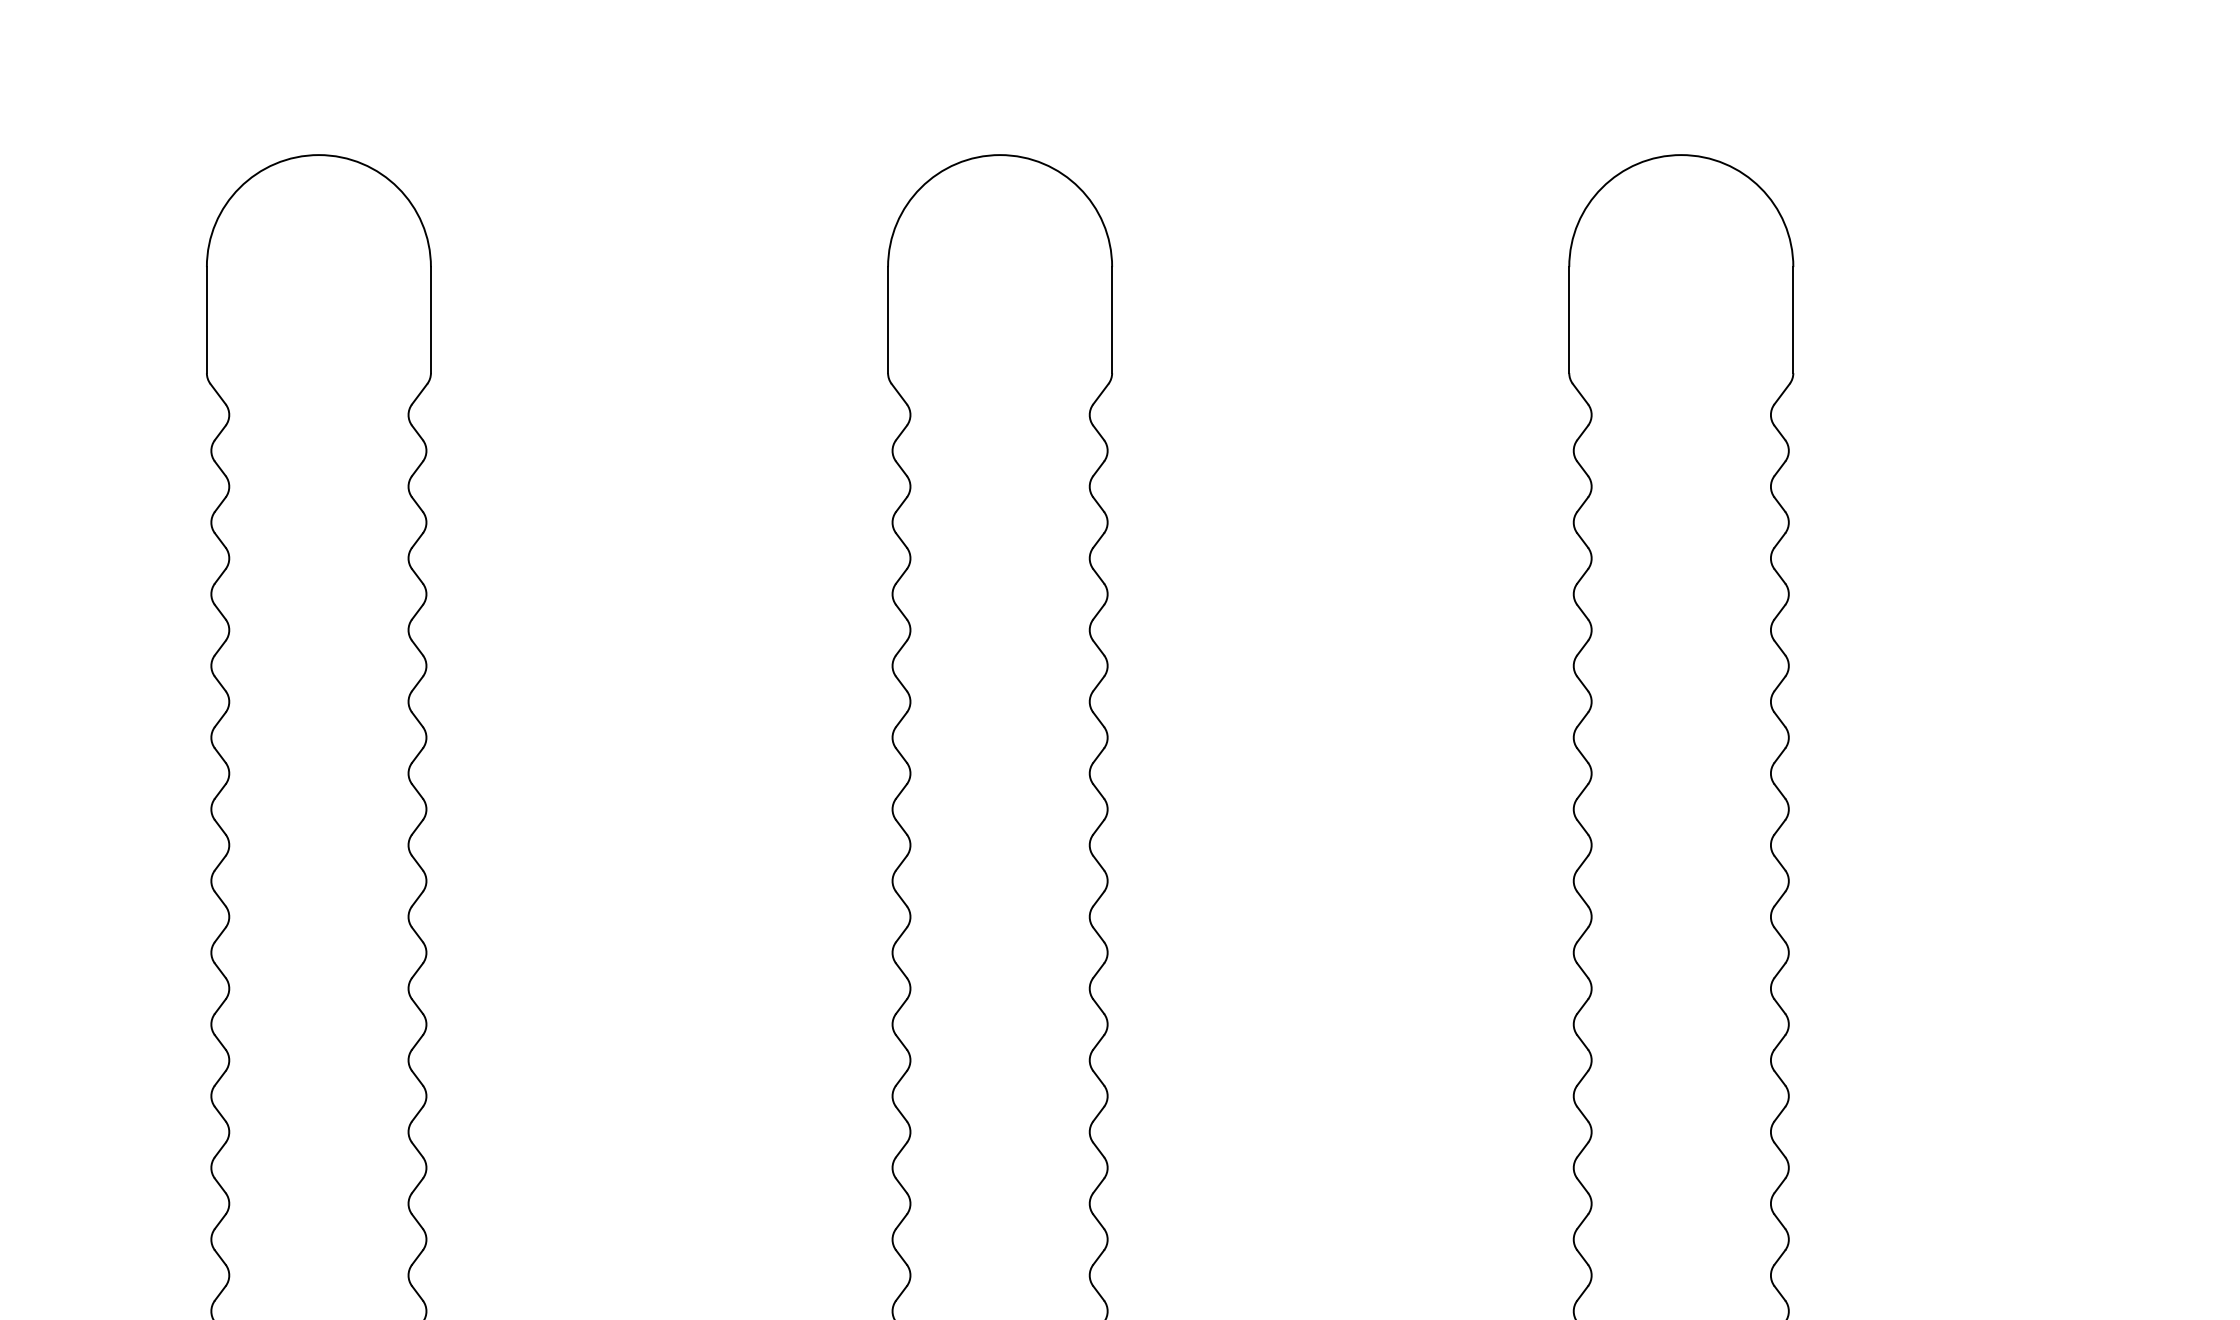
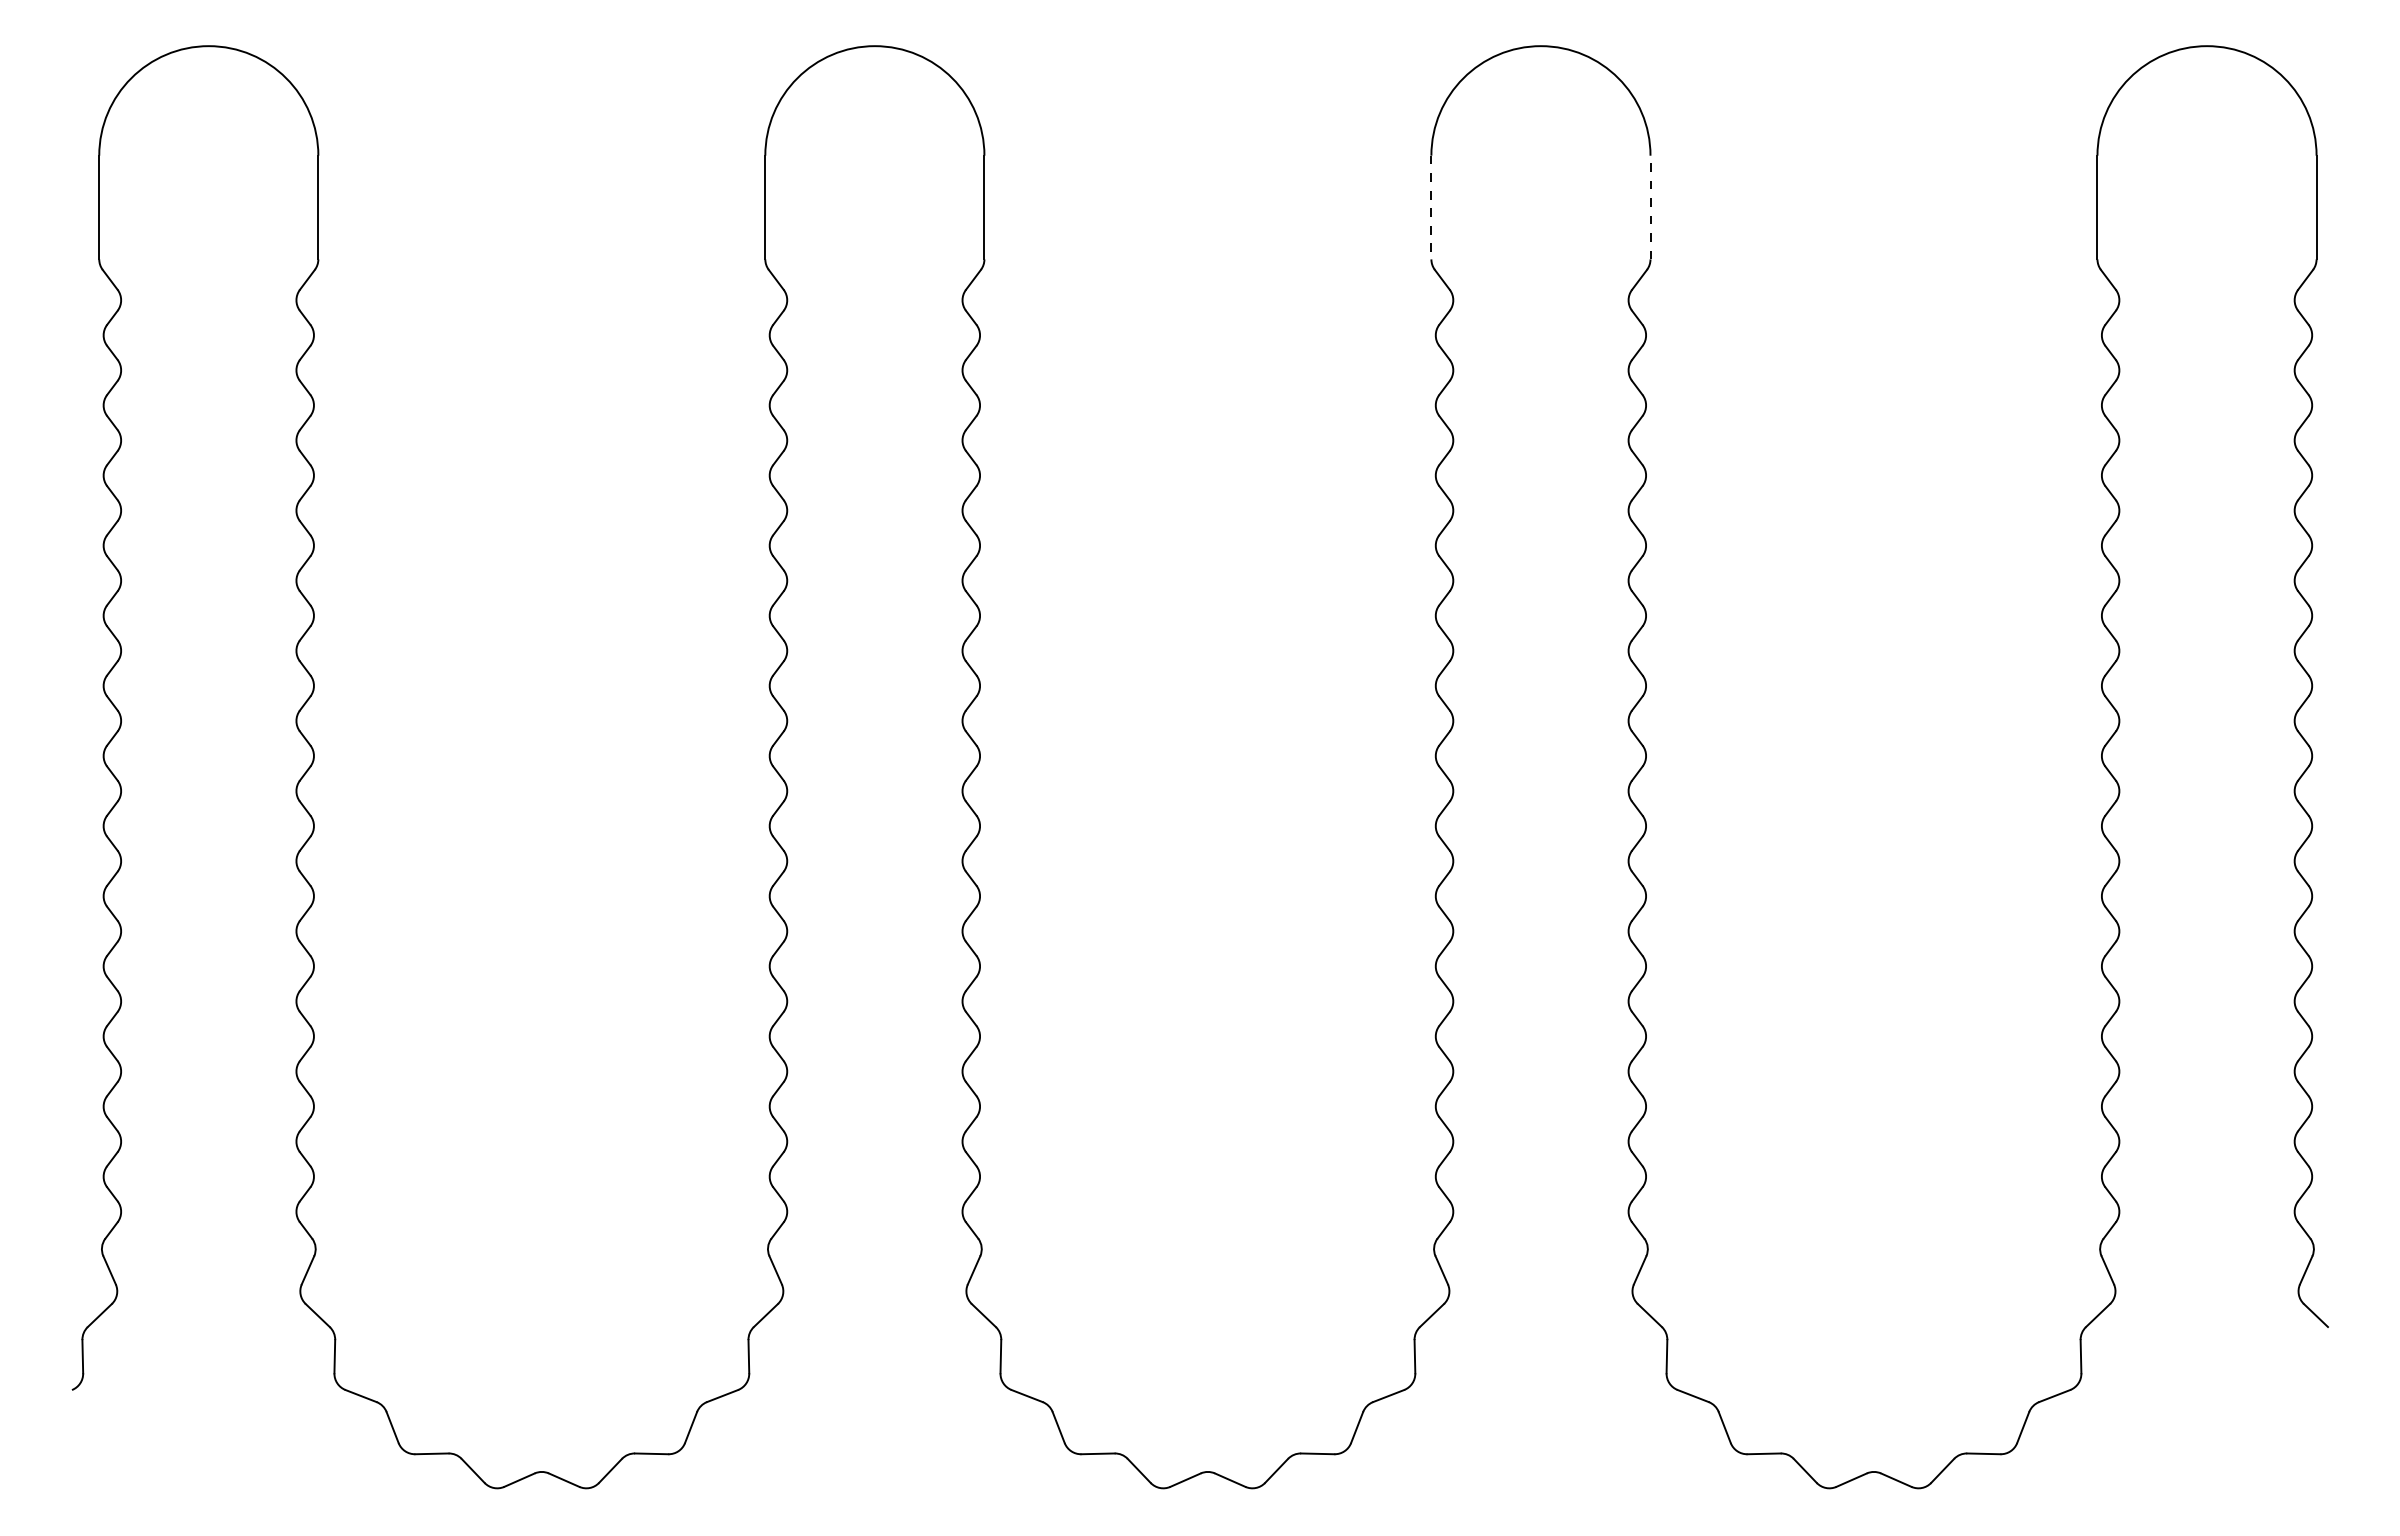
line: (1569, 320) -> (1431, 207), solid -> dashed
line: (1793, 320) -> (1650, 207), solid -> dashed

